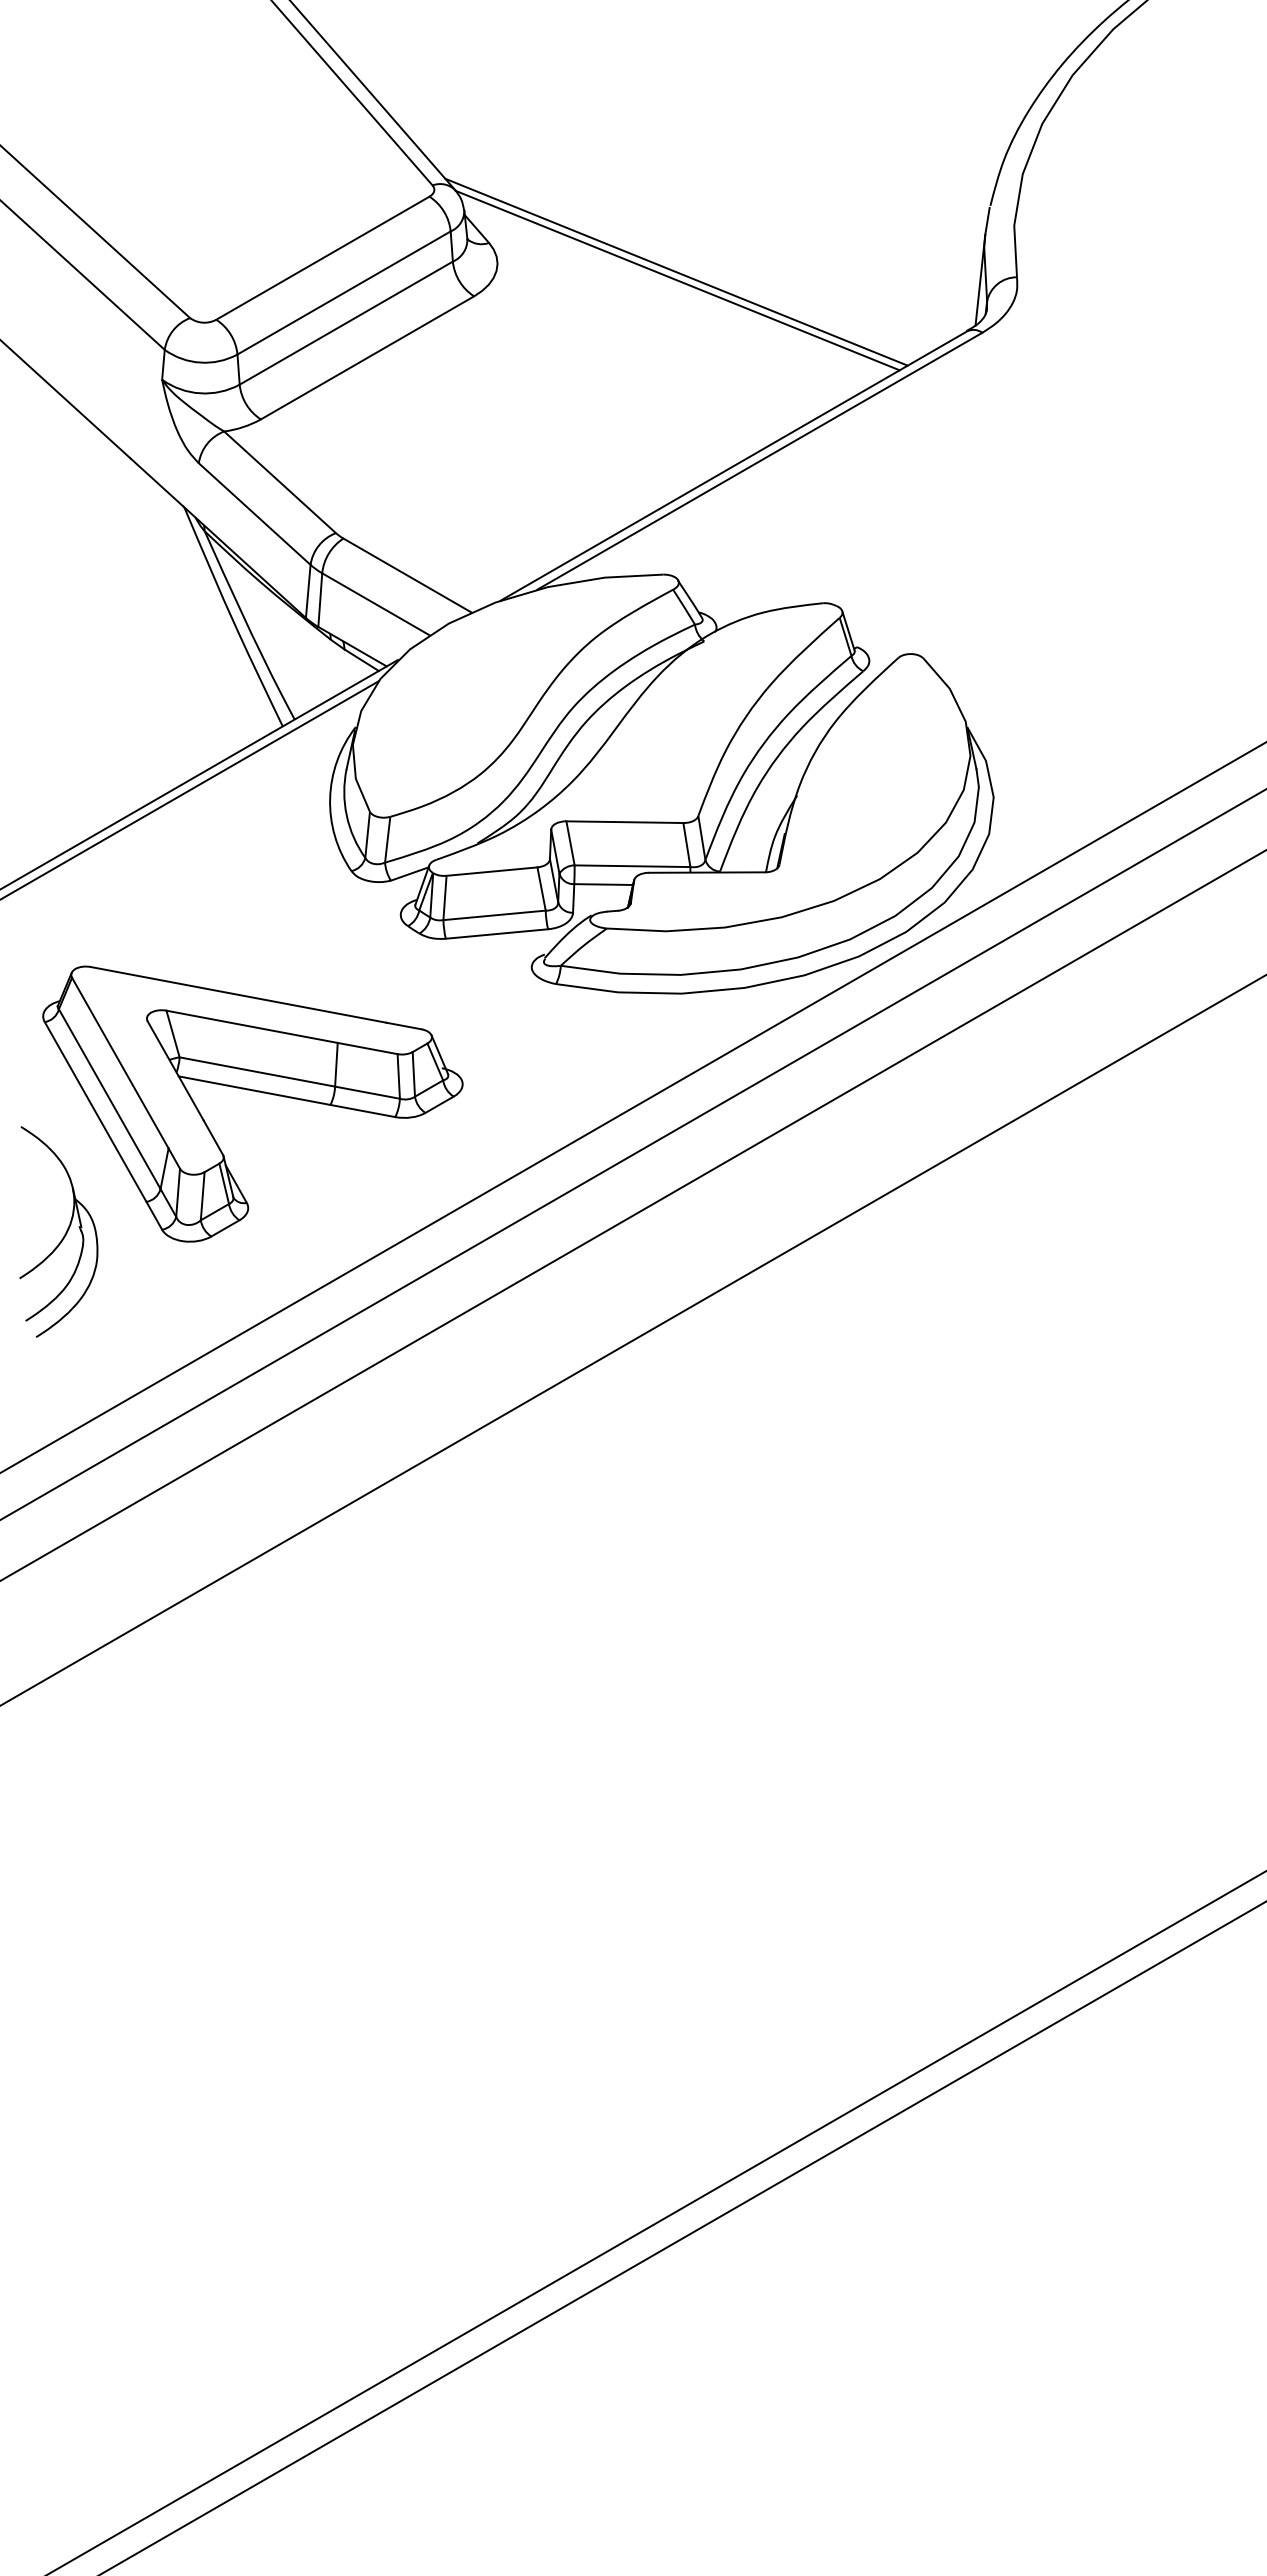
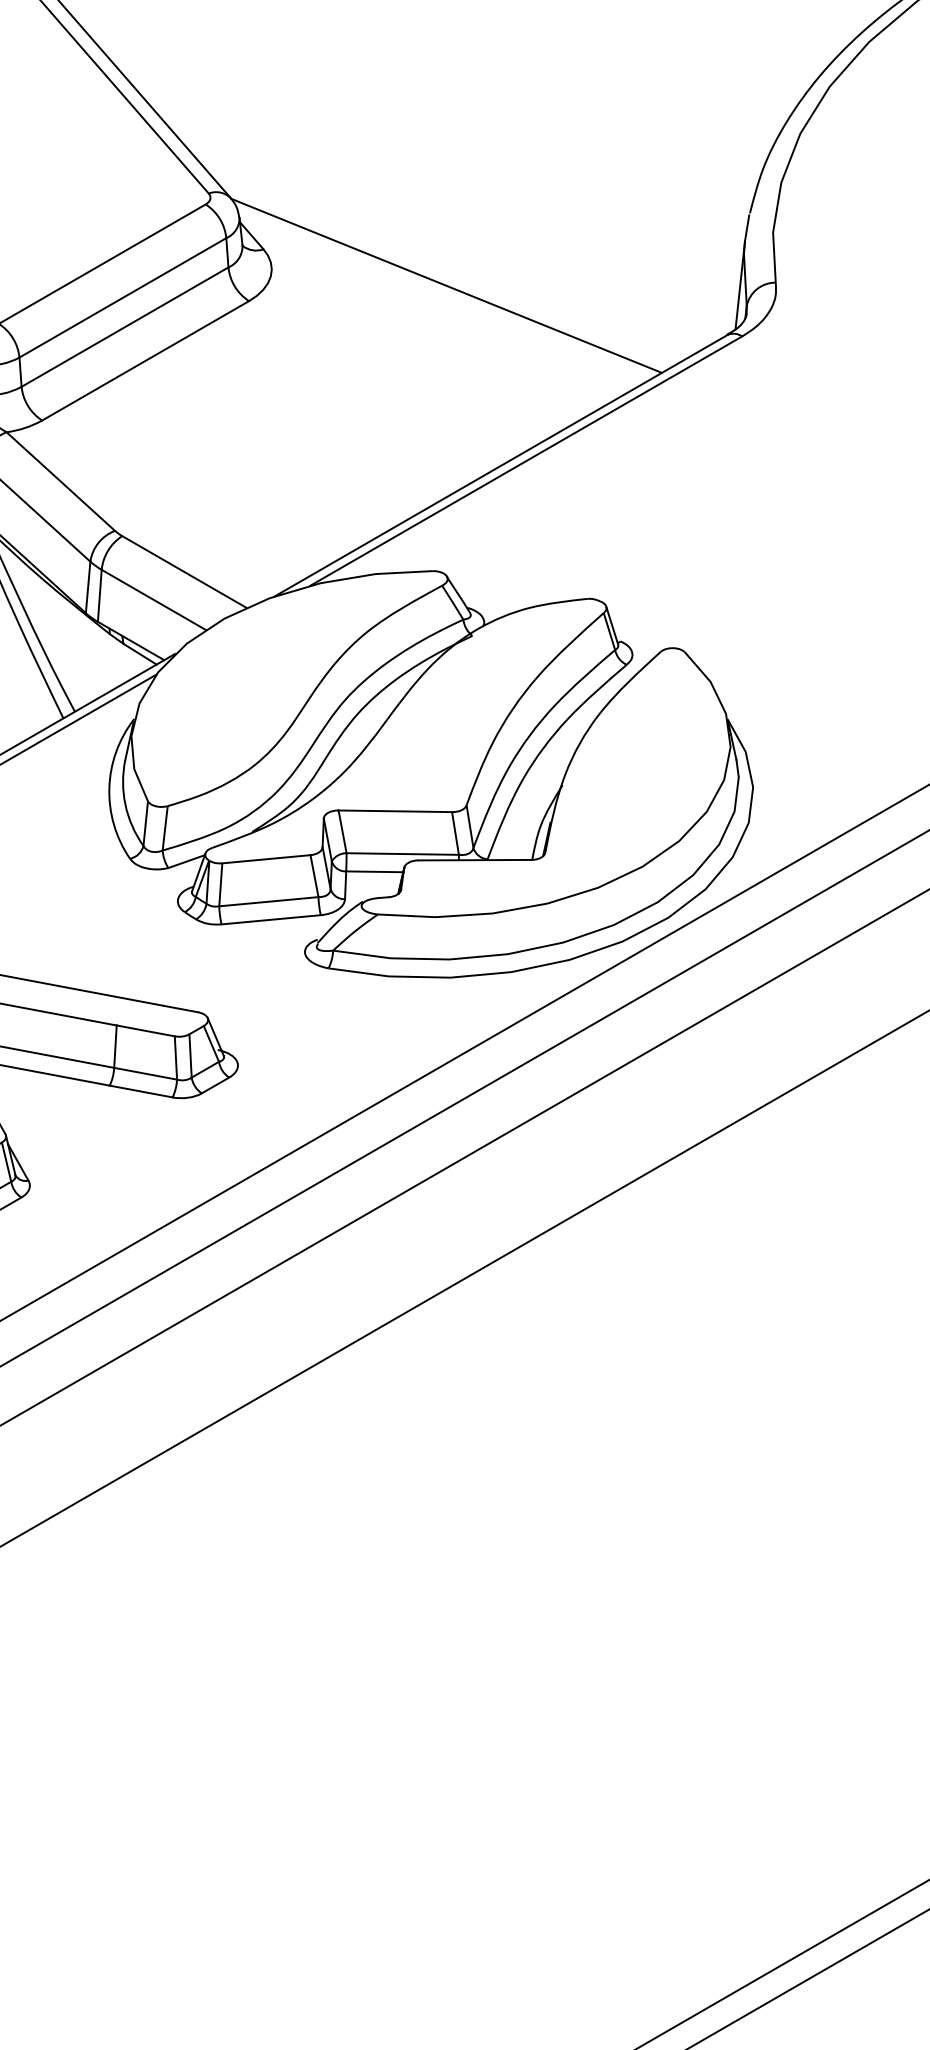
line: (676, 271) -> (445, 277), removed

